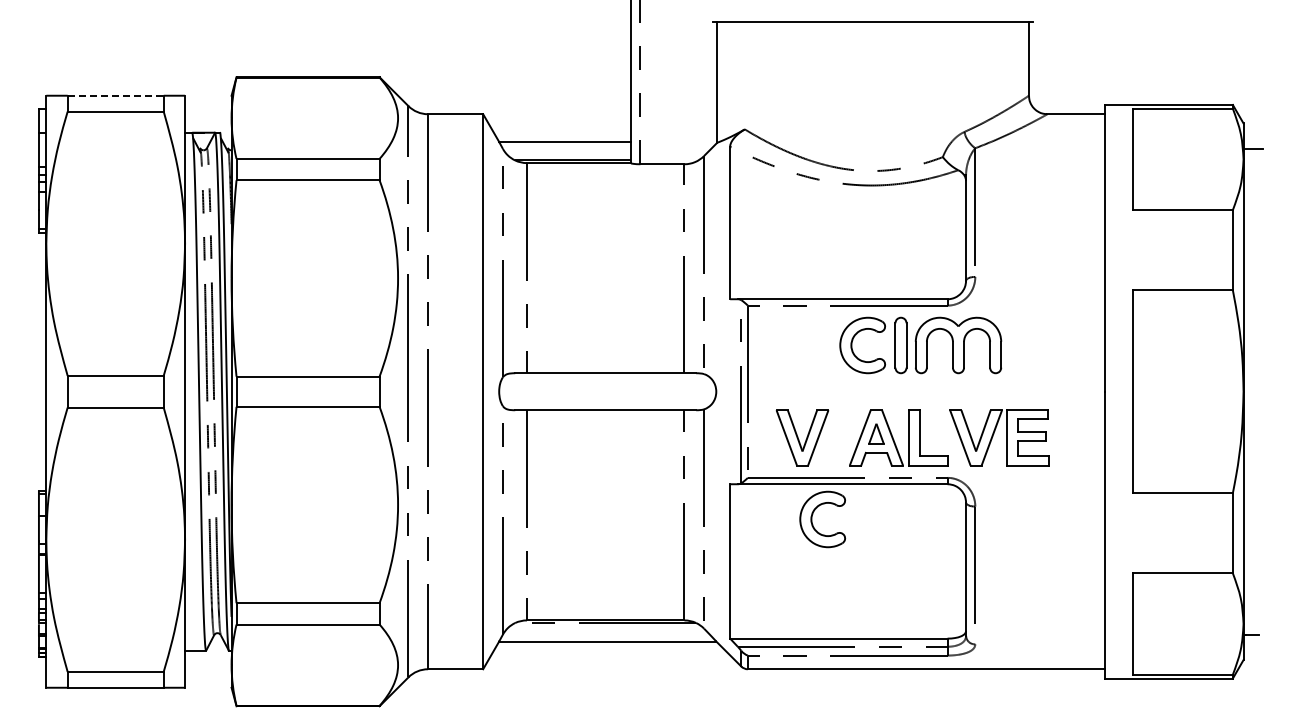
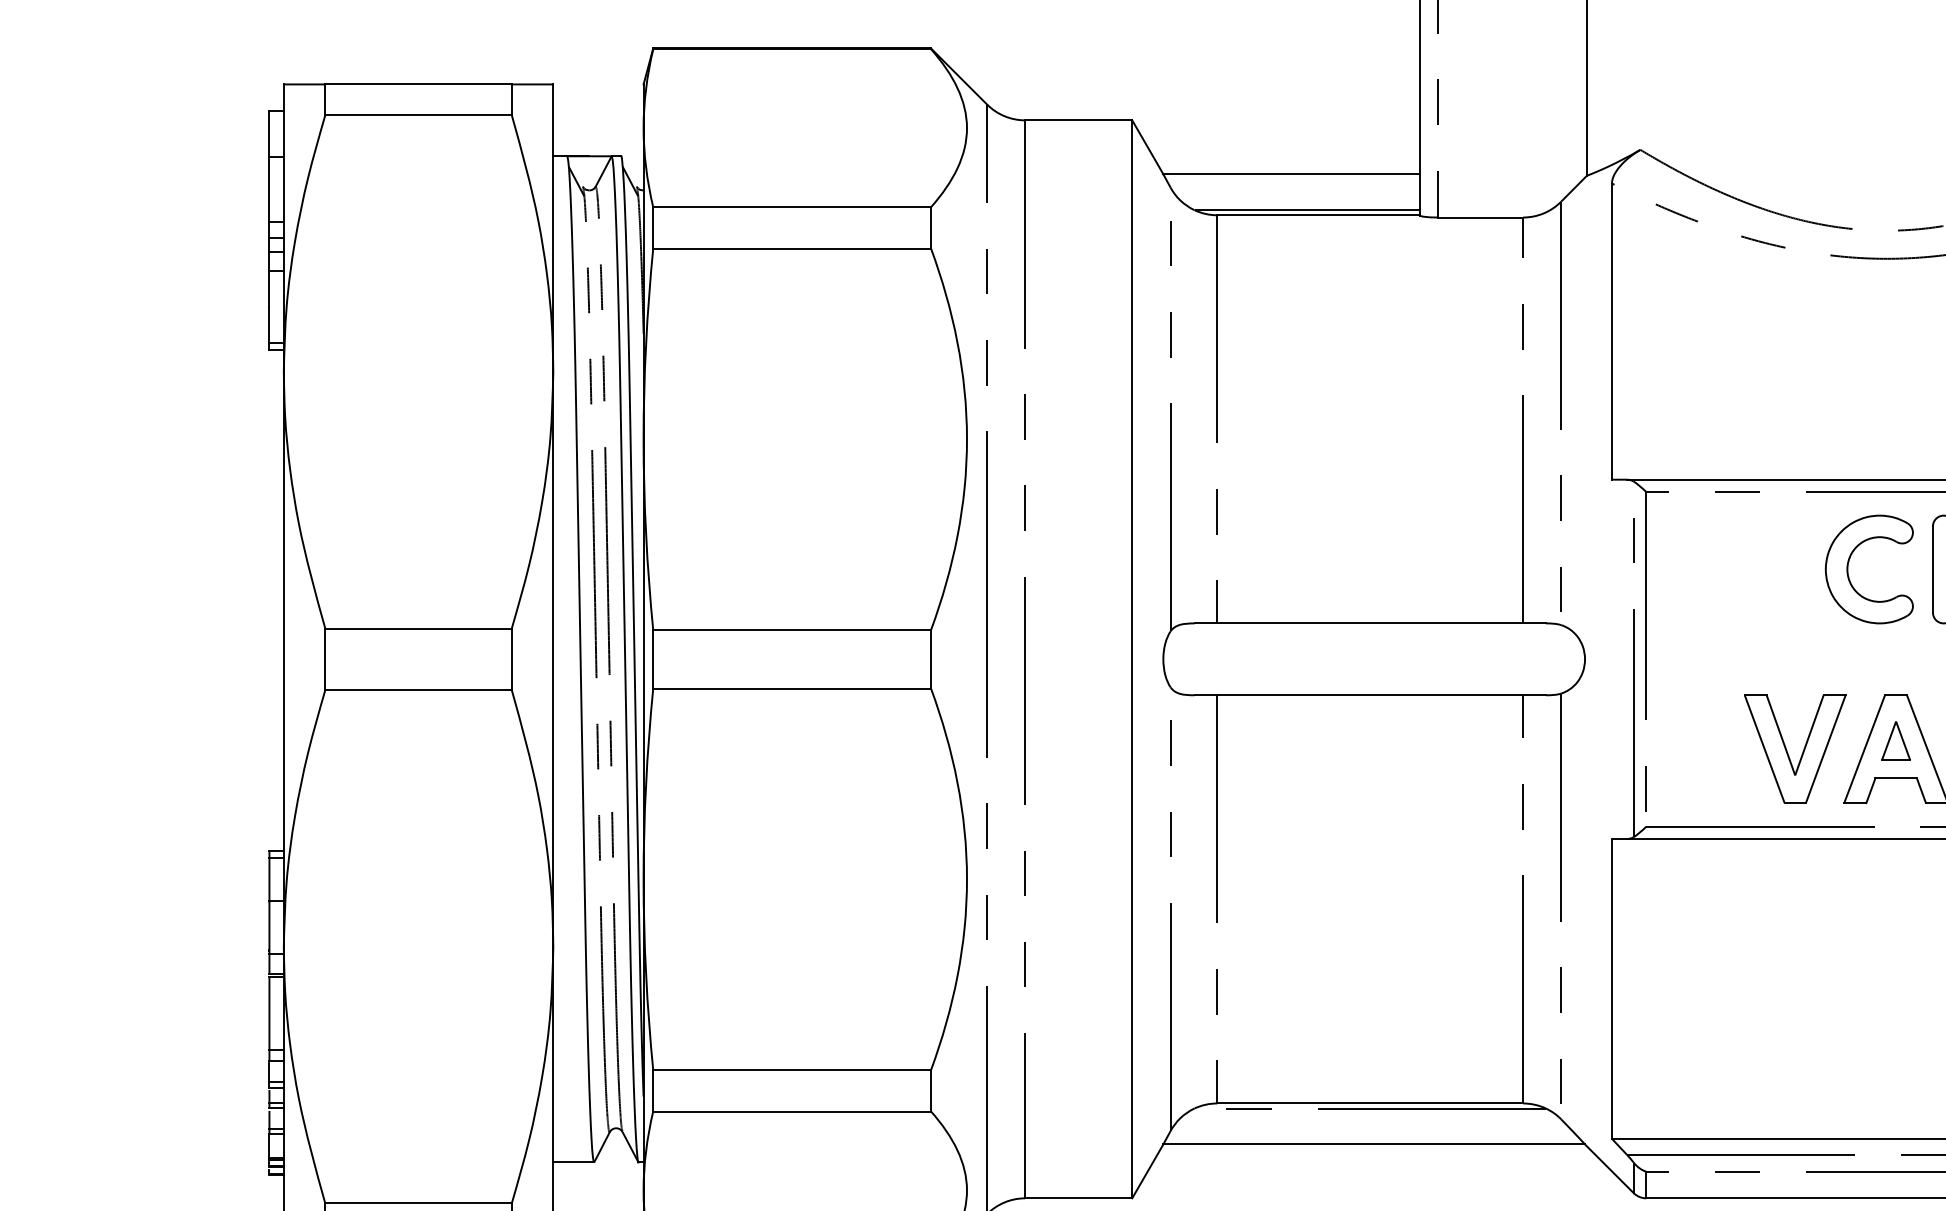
line: (116, 95) -> (420, 83), dashed -> solid
part: (802, 437) -> (1795, 748), moved
part: (812, 519) -> (1771, 907), removed

